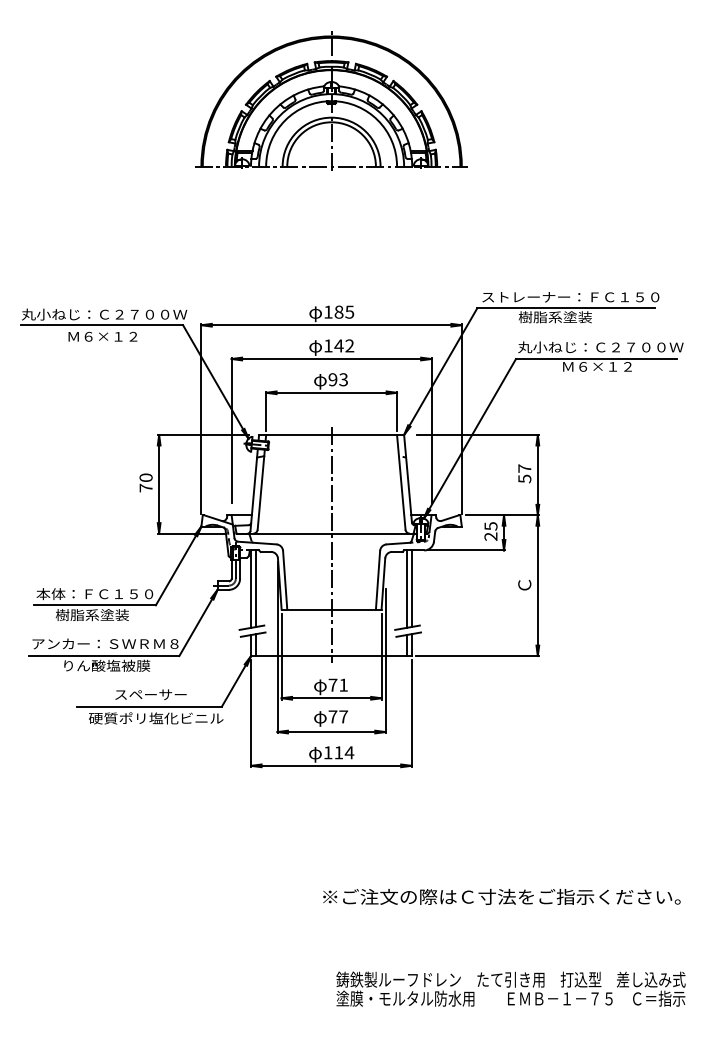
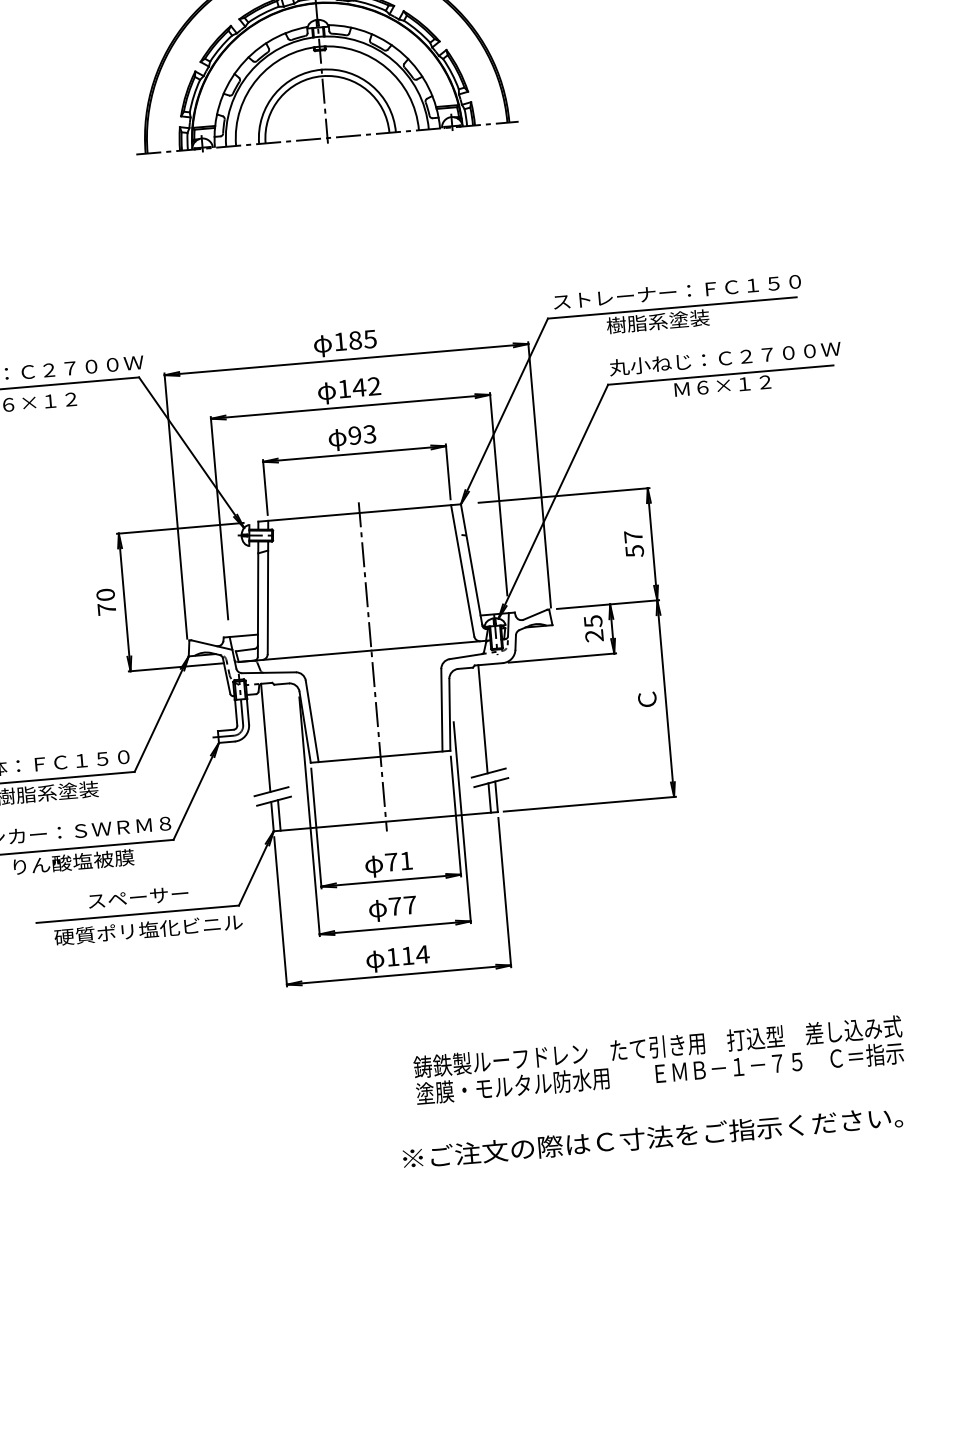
line: (256, 588) -> (273, 736), removed
line: (411, 588) -> (489, 717), removed
text: (510, 988) -> (658, 1059), moved

